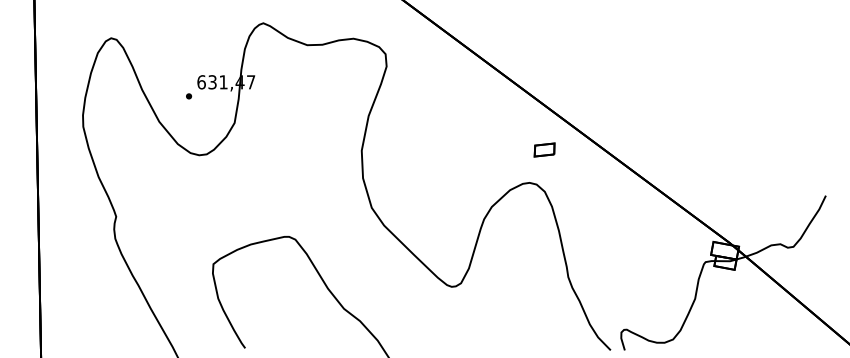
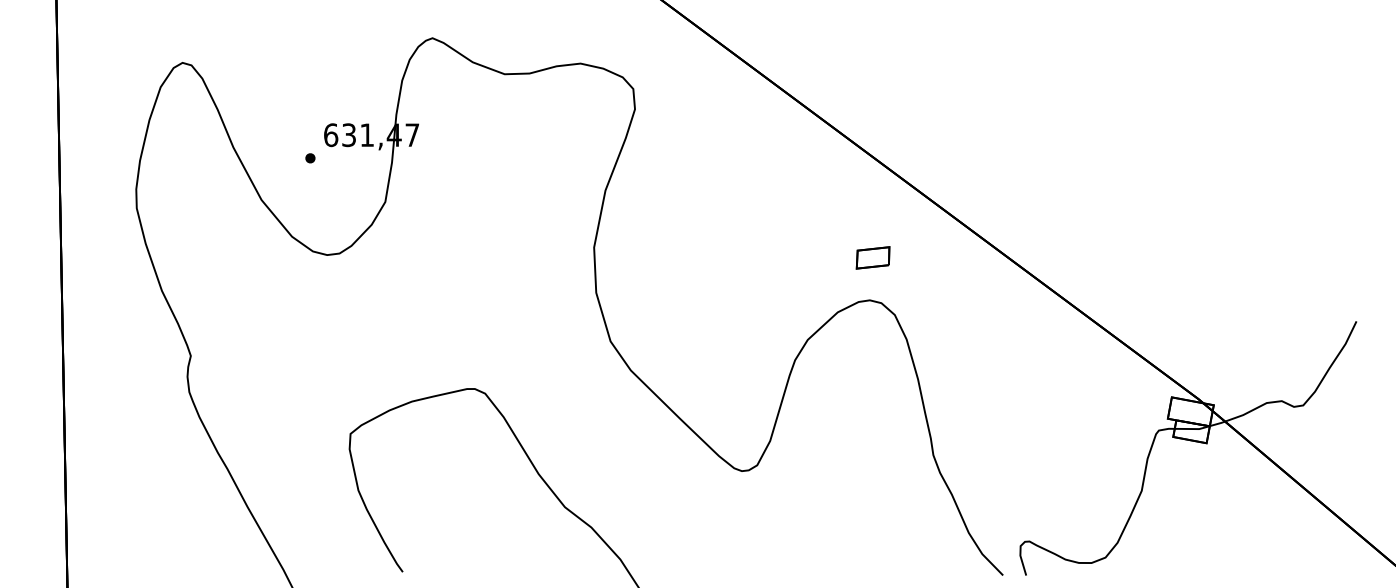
part: (544, 149) -> (872, 257), moved

